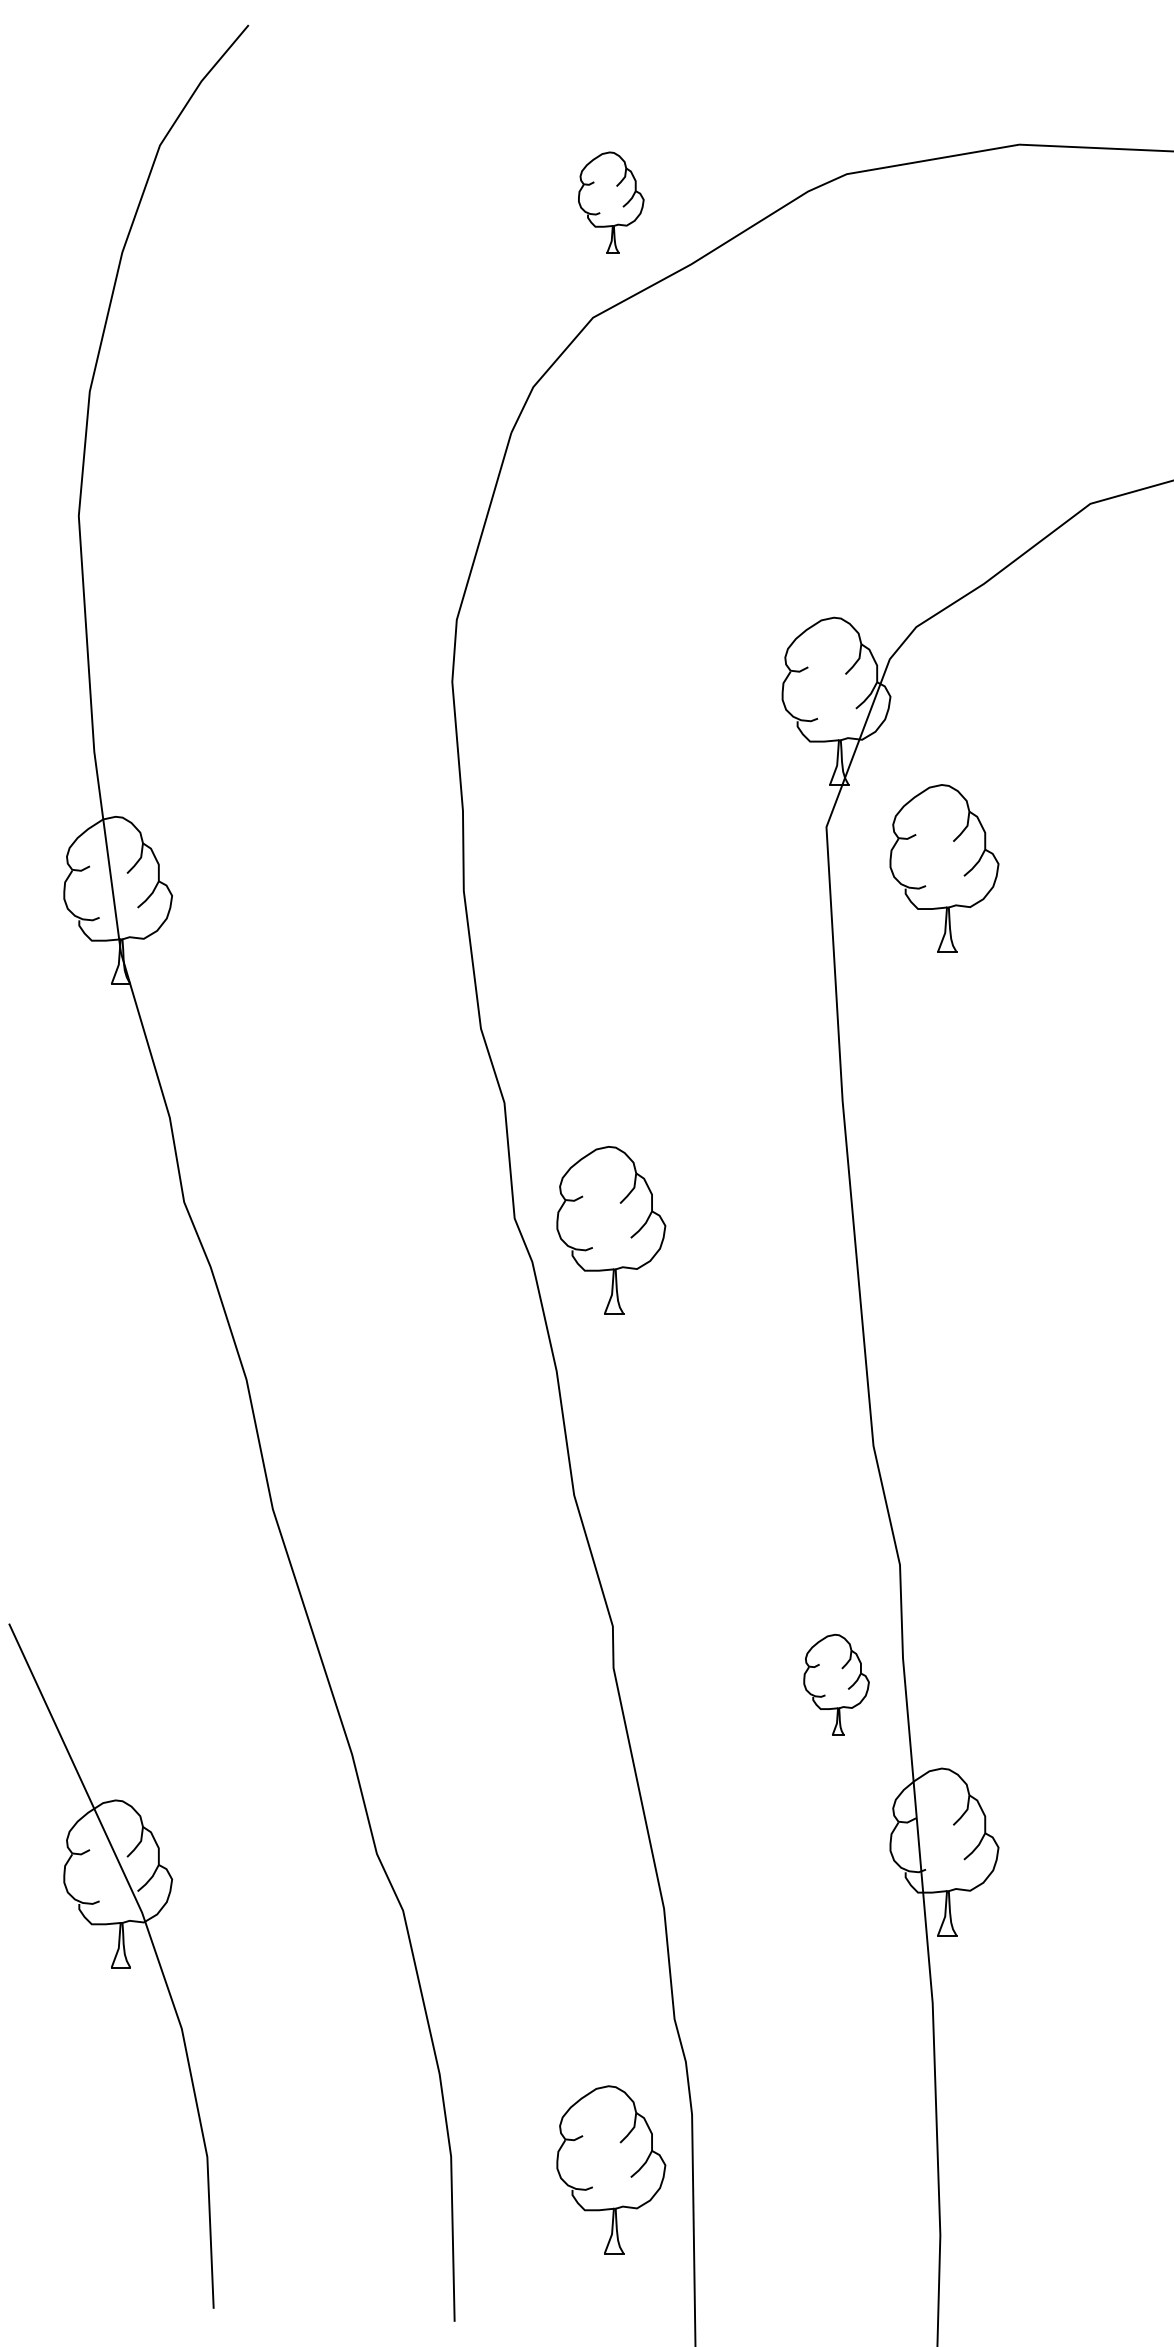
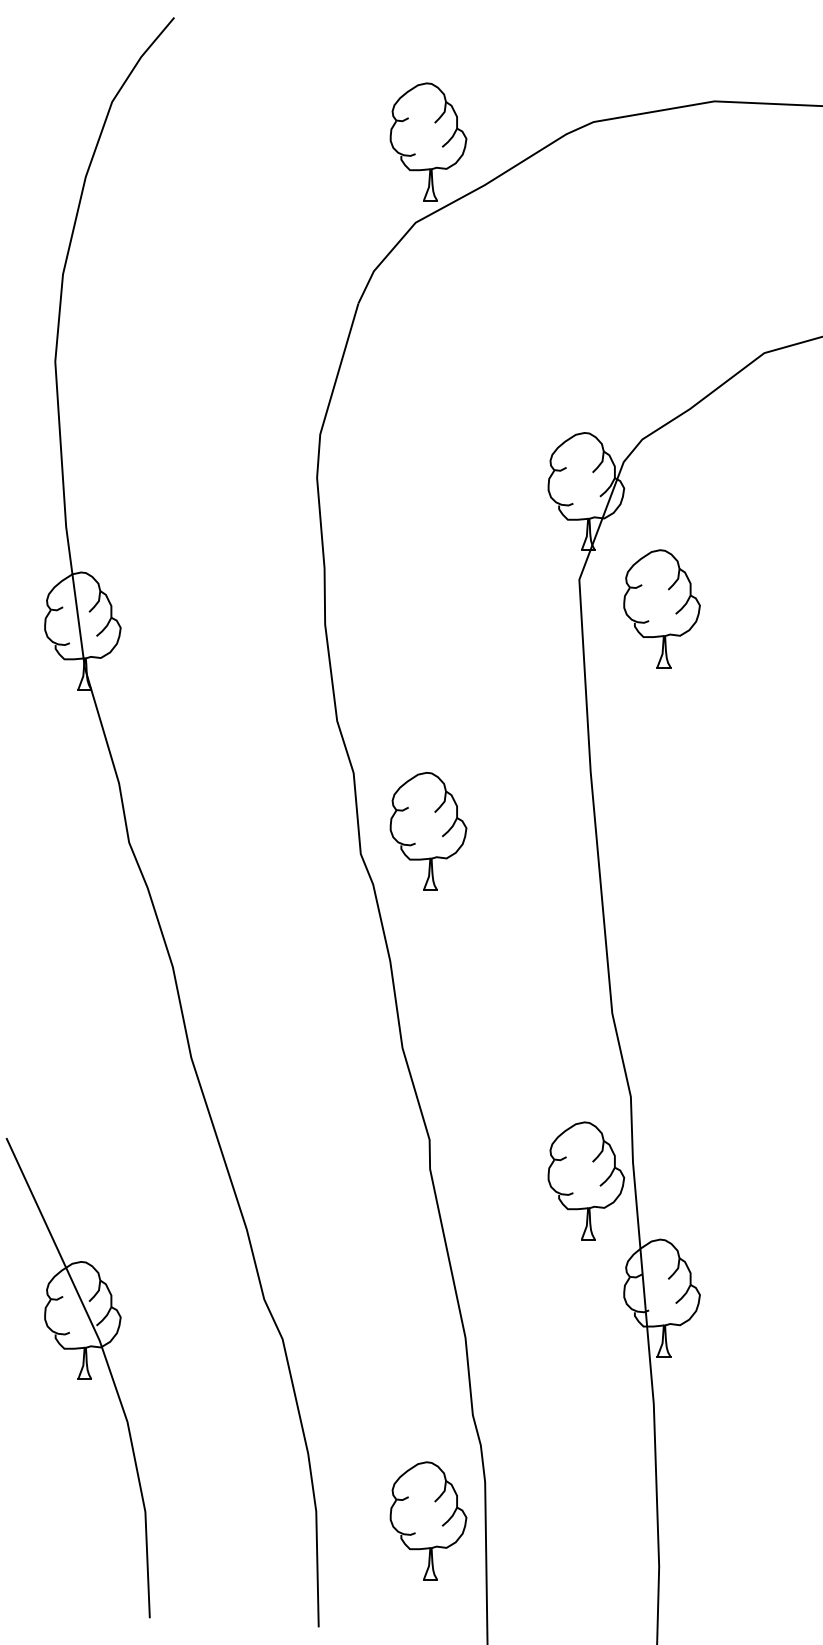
part: (611, 201) -> (428, 141), size x1.67
part: (611, 1230) -> (428, 831), moved
part: (836, 1684) -> (586, 1180), size x1.67

